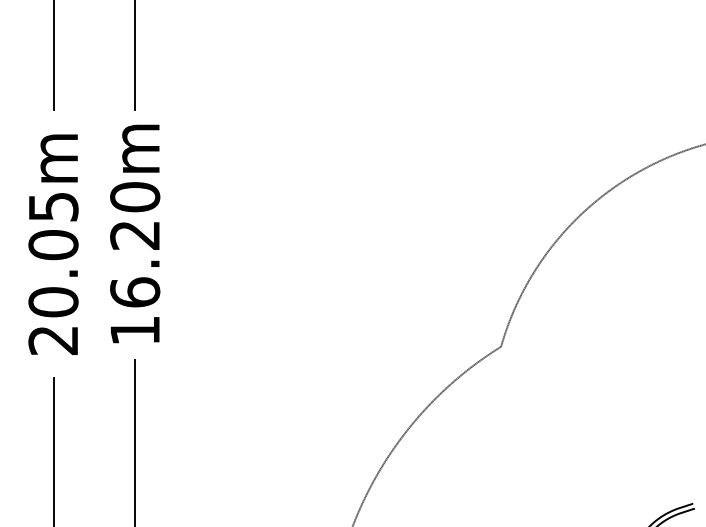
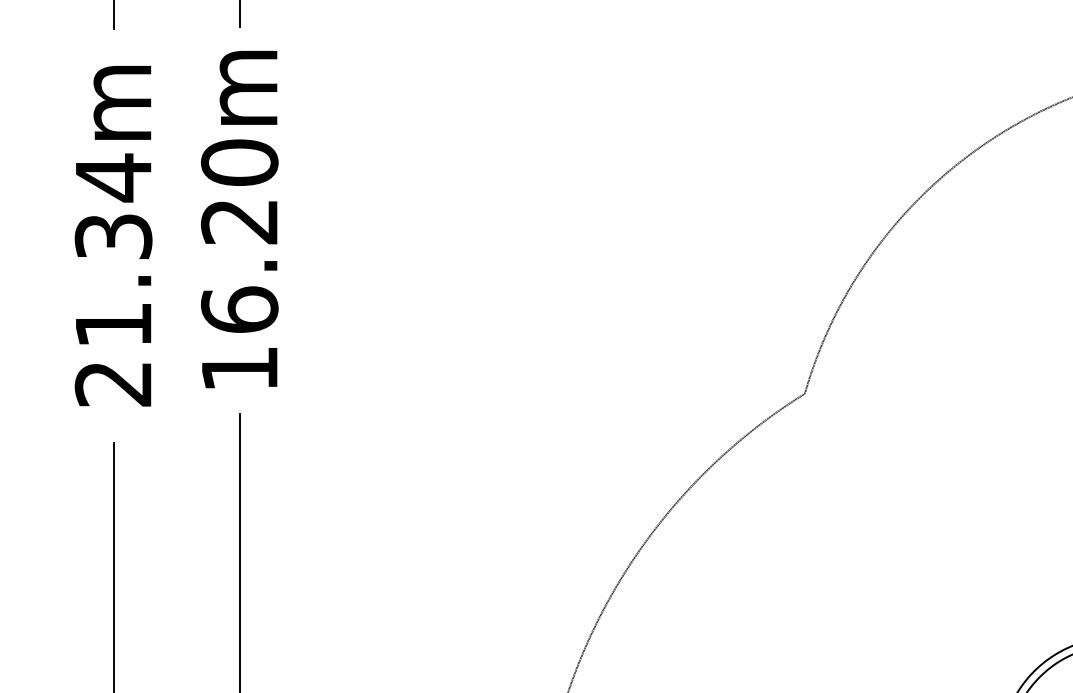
text: (53, 254) -> (113, 251), 20.05m -> 21.34m

